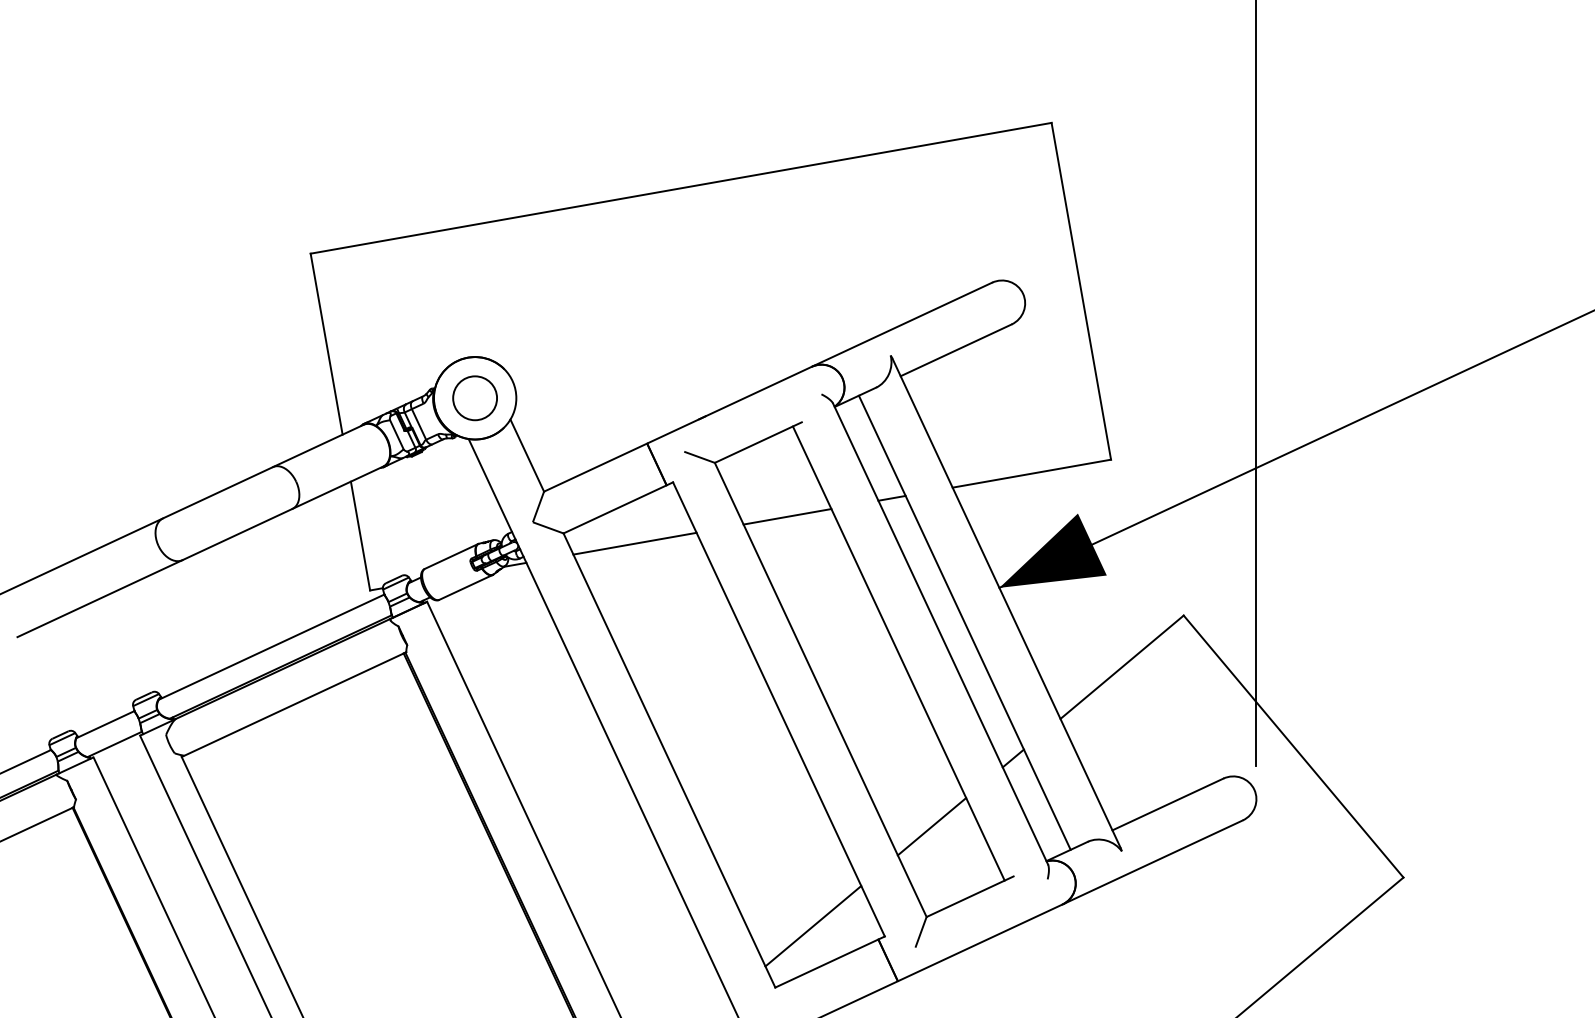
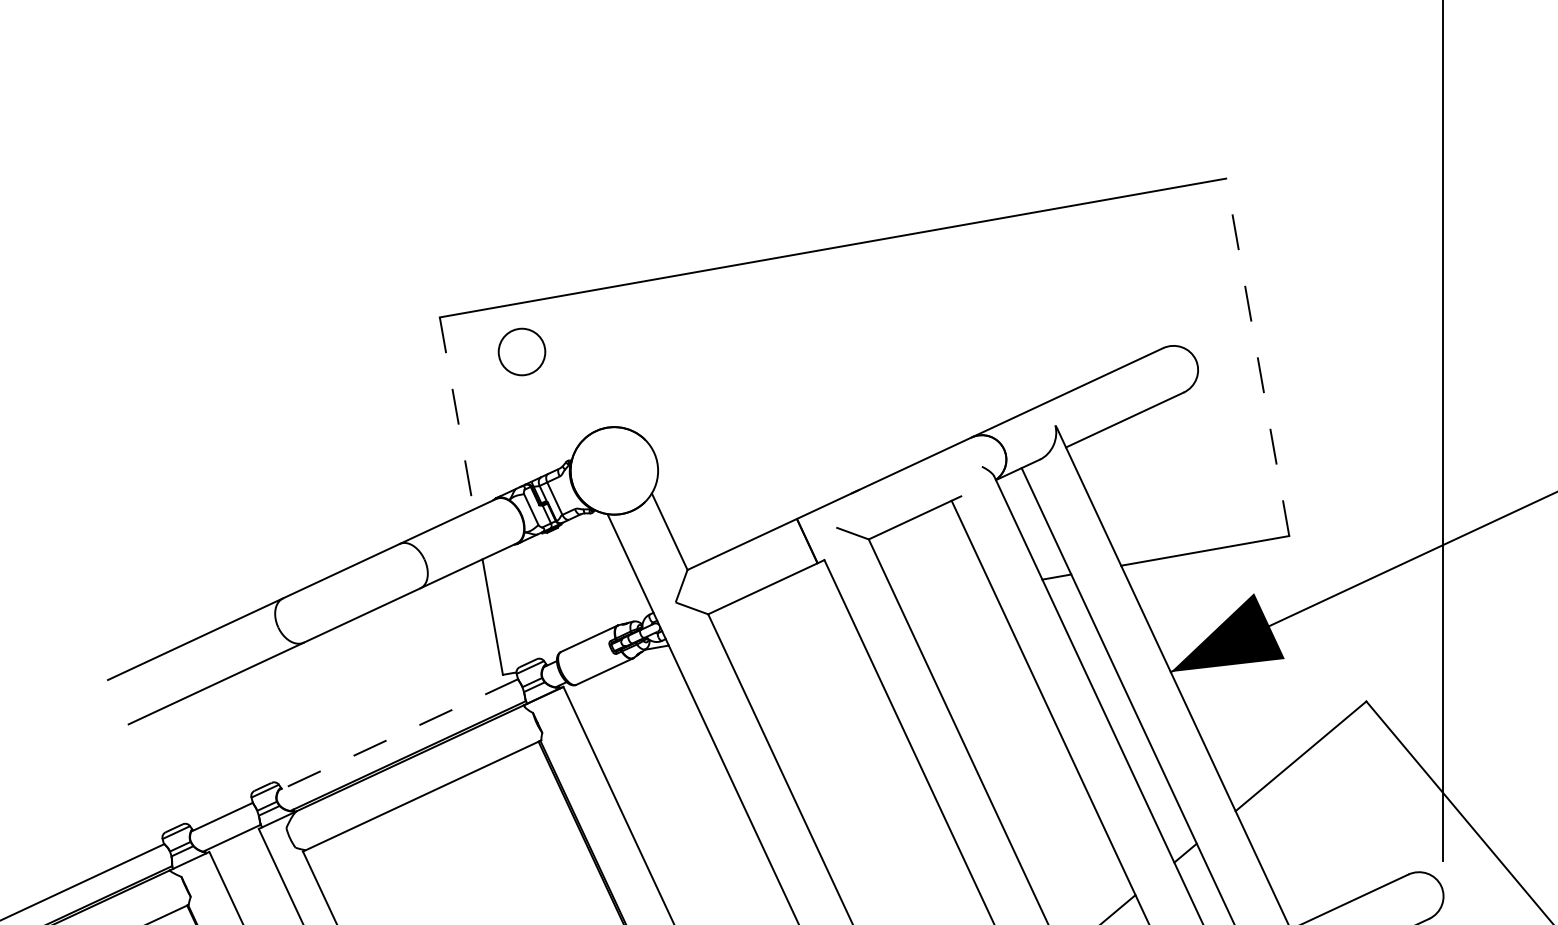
line: (1081, 291) -> (1257, 357), solid -> dashed
line: (326, 344) -> (456, 413), solid -> dashed
circle: (474, 398) -> (521, 352), moved
line: (787, 516) -> (945, 596), removed
line: (634, 543) -> (783, 624), removed
line: (271, 647) -> (398, 735), solid -> dashed

